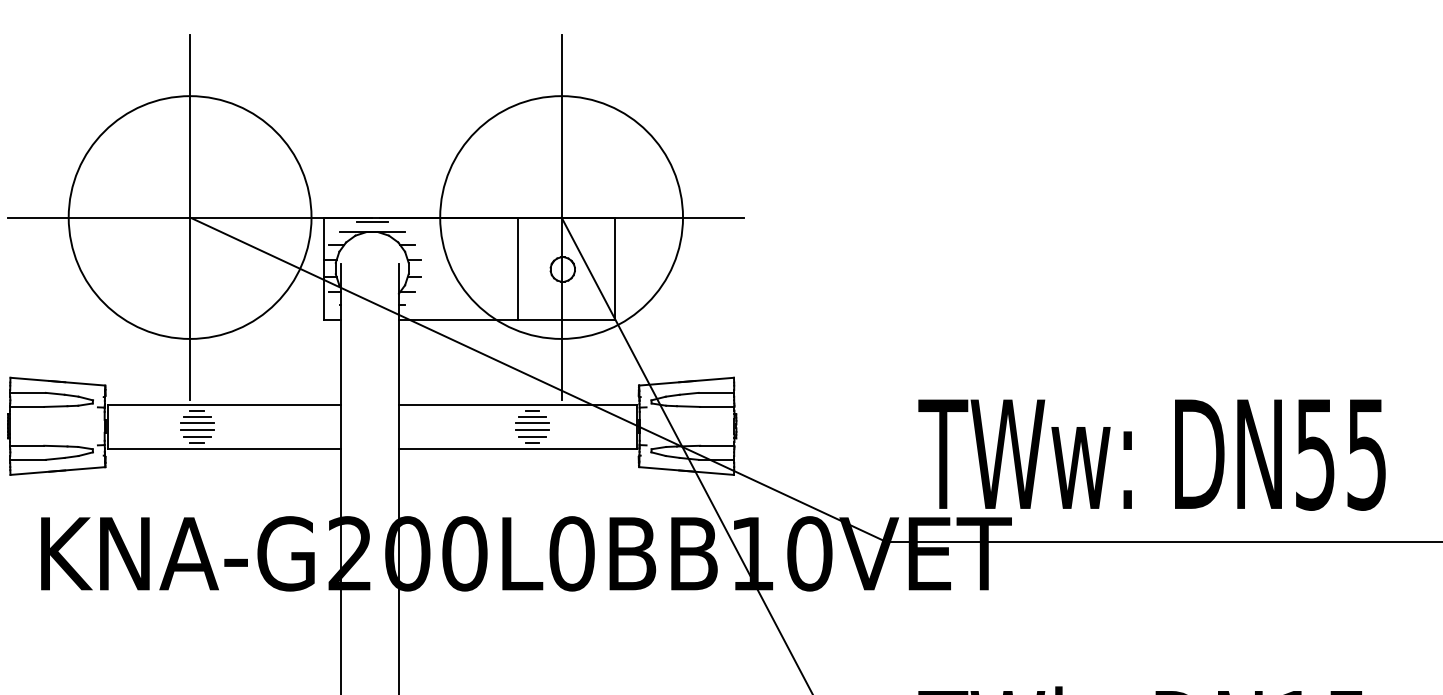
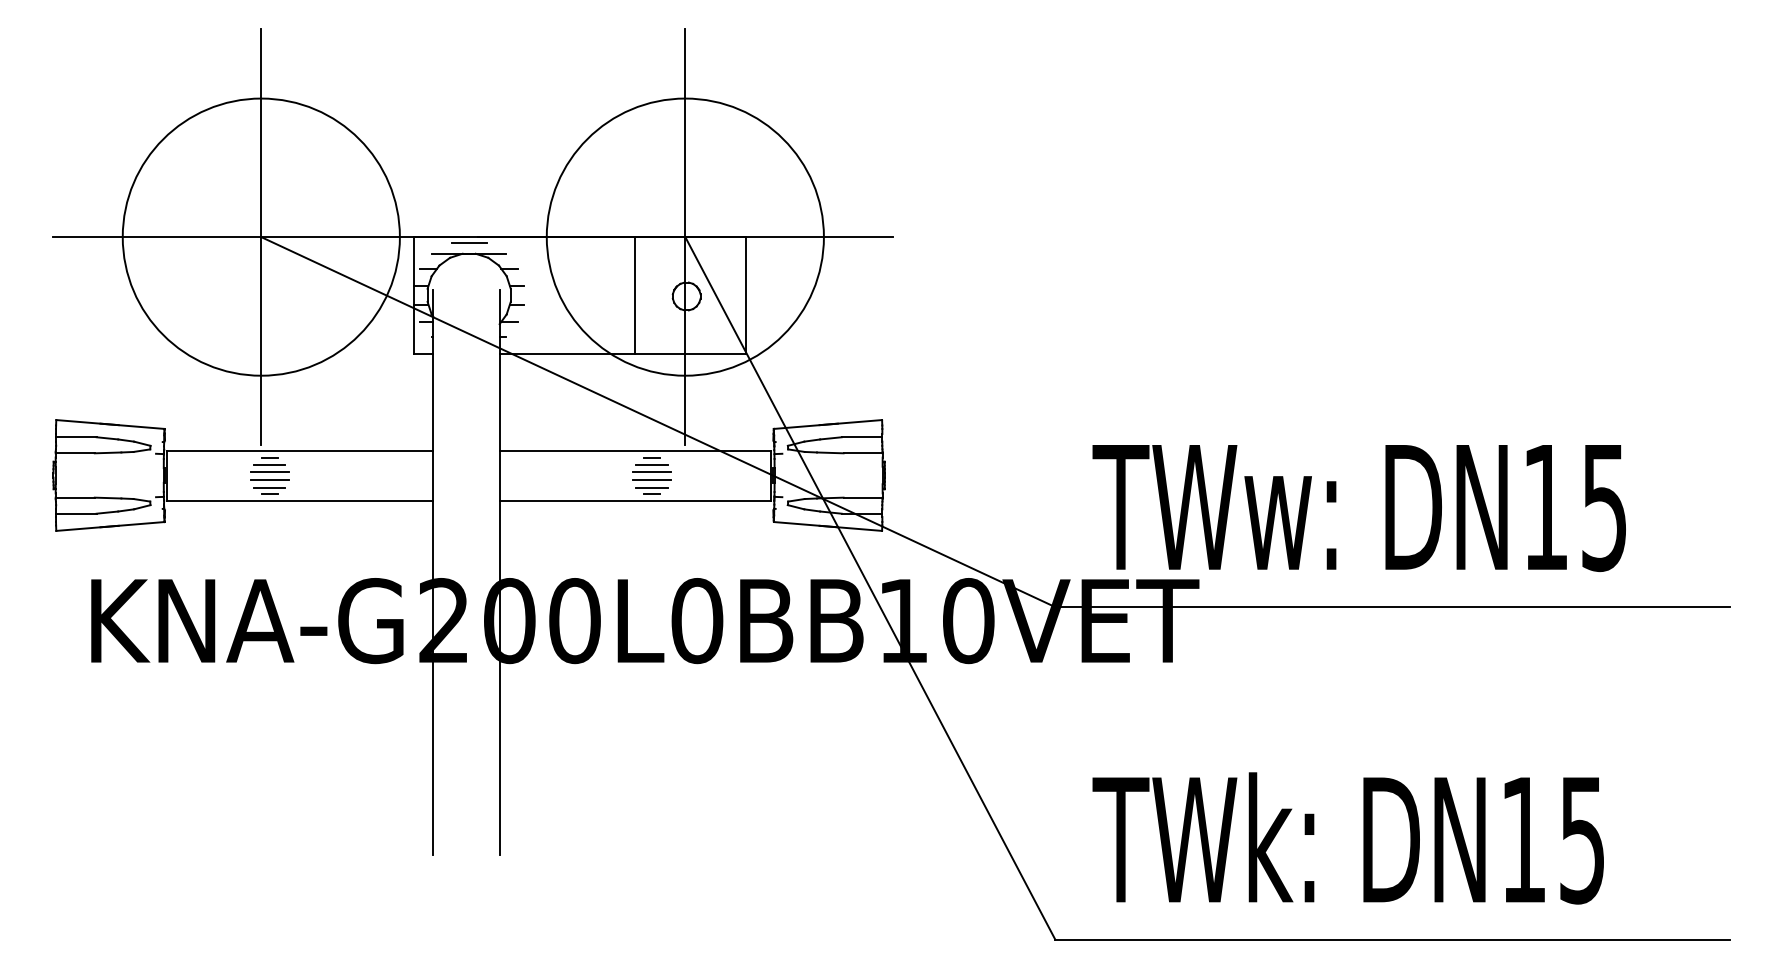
text: (1315, 455) -> (1545, 508), DN55 -> DN15

